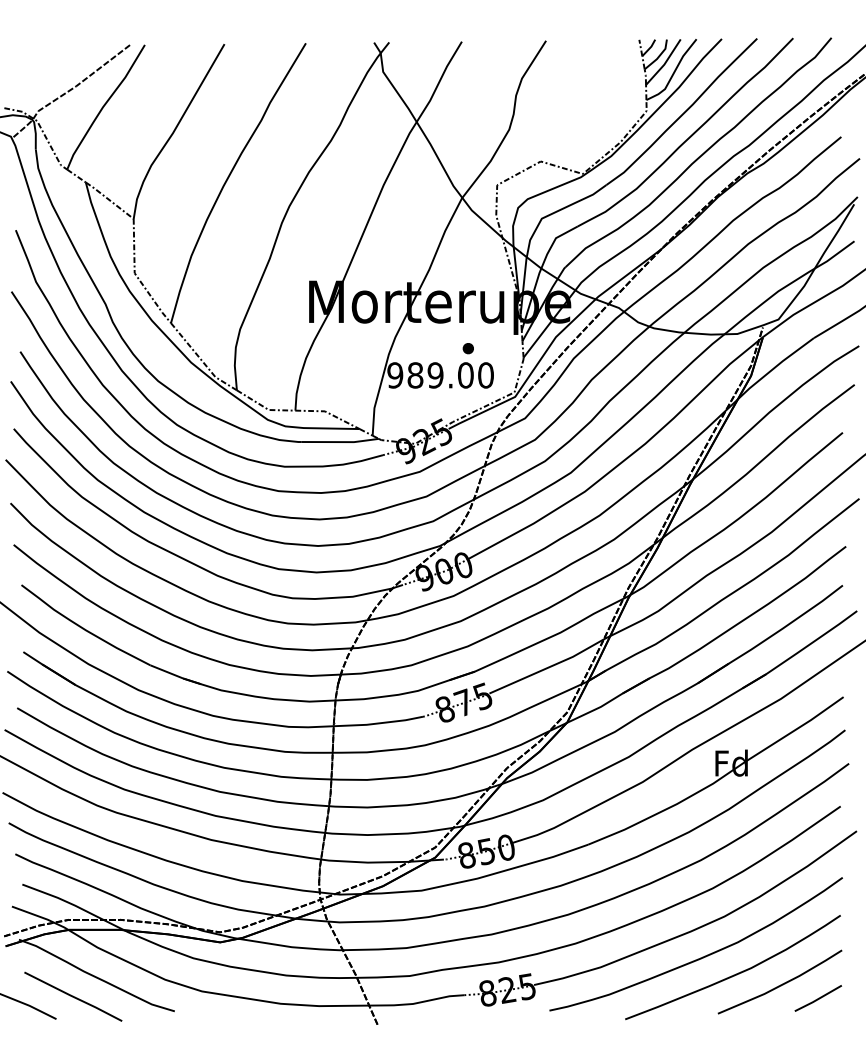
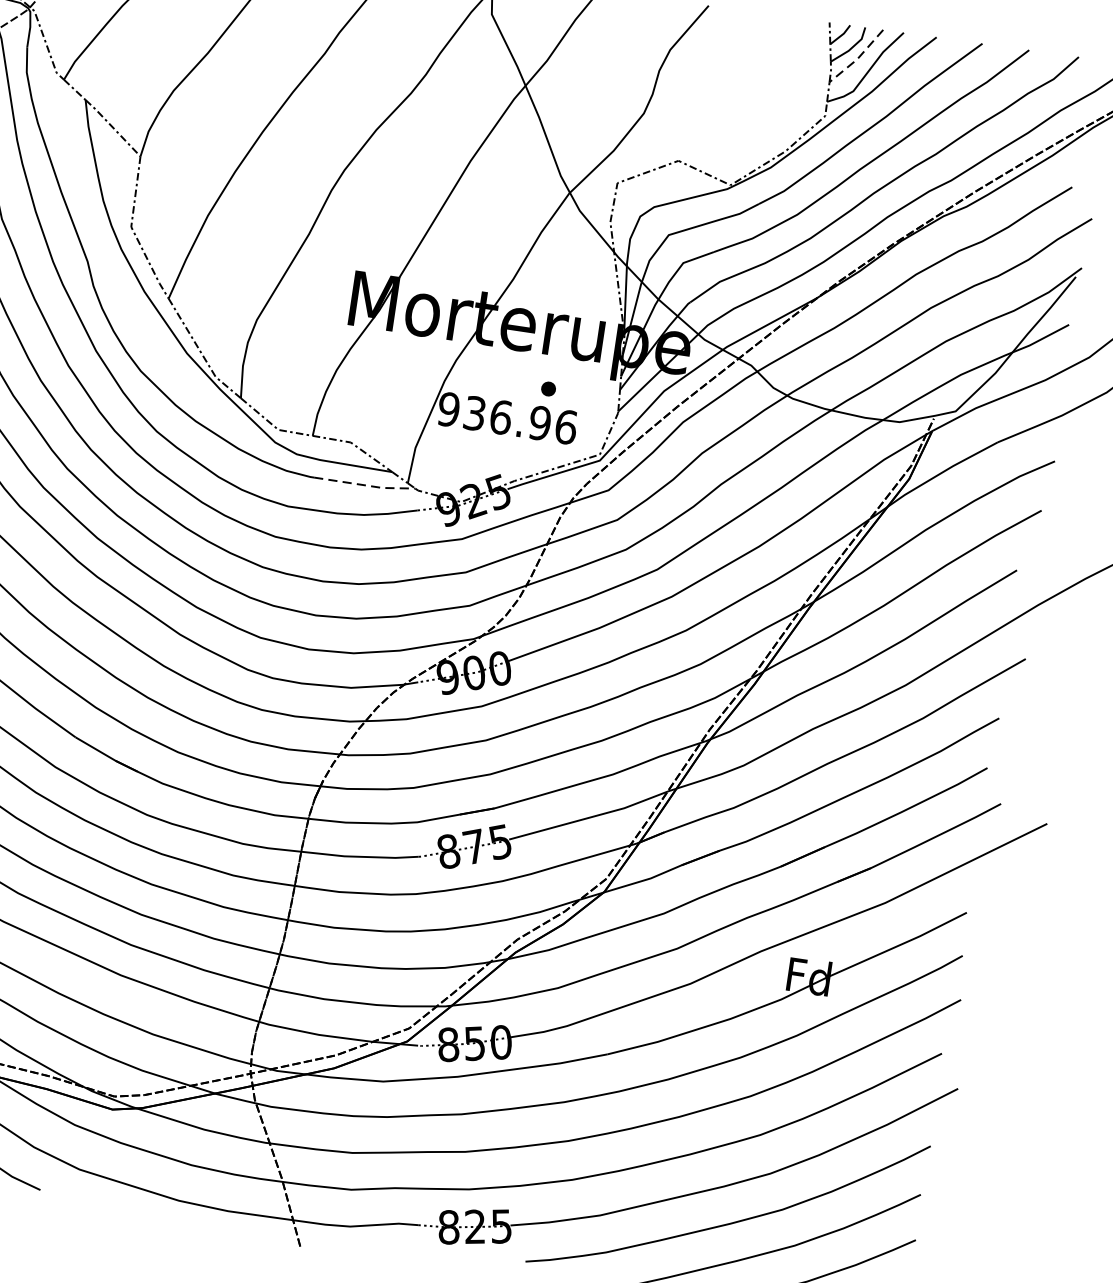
line: (664, 63) -> (857, 57), solid -> dashed
text: (450, 375) -> (520, 420), 989.00 -> 936.96
line: (341, 442) -> (366, 486), solid -> dashed

